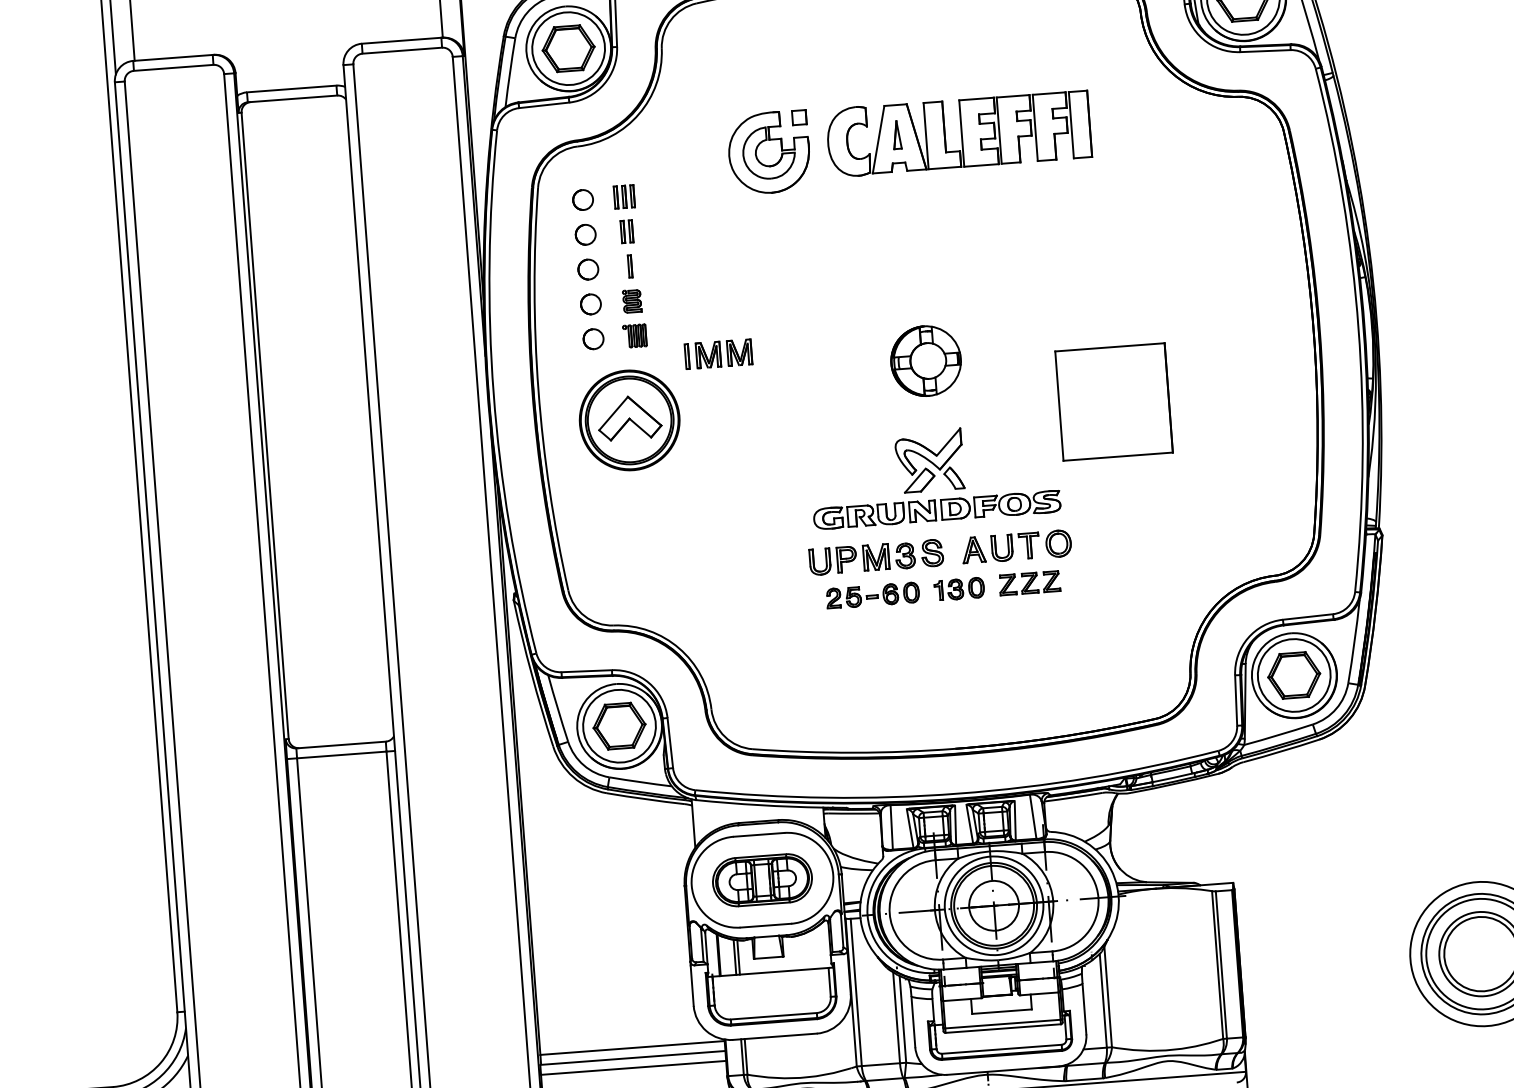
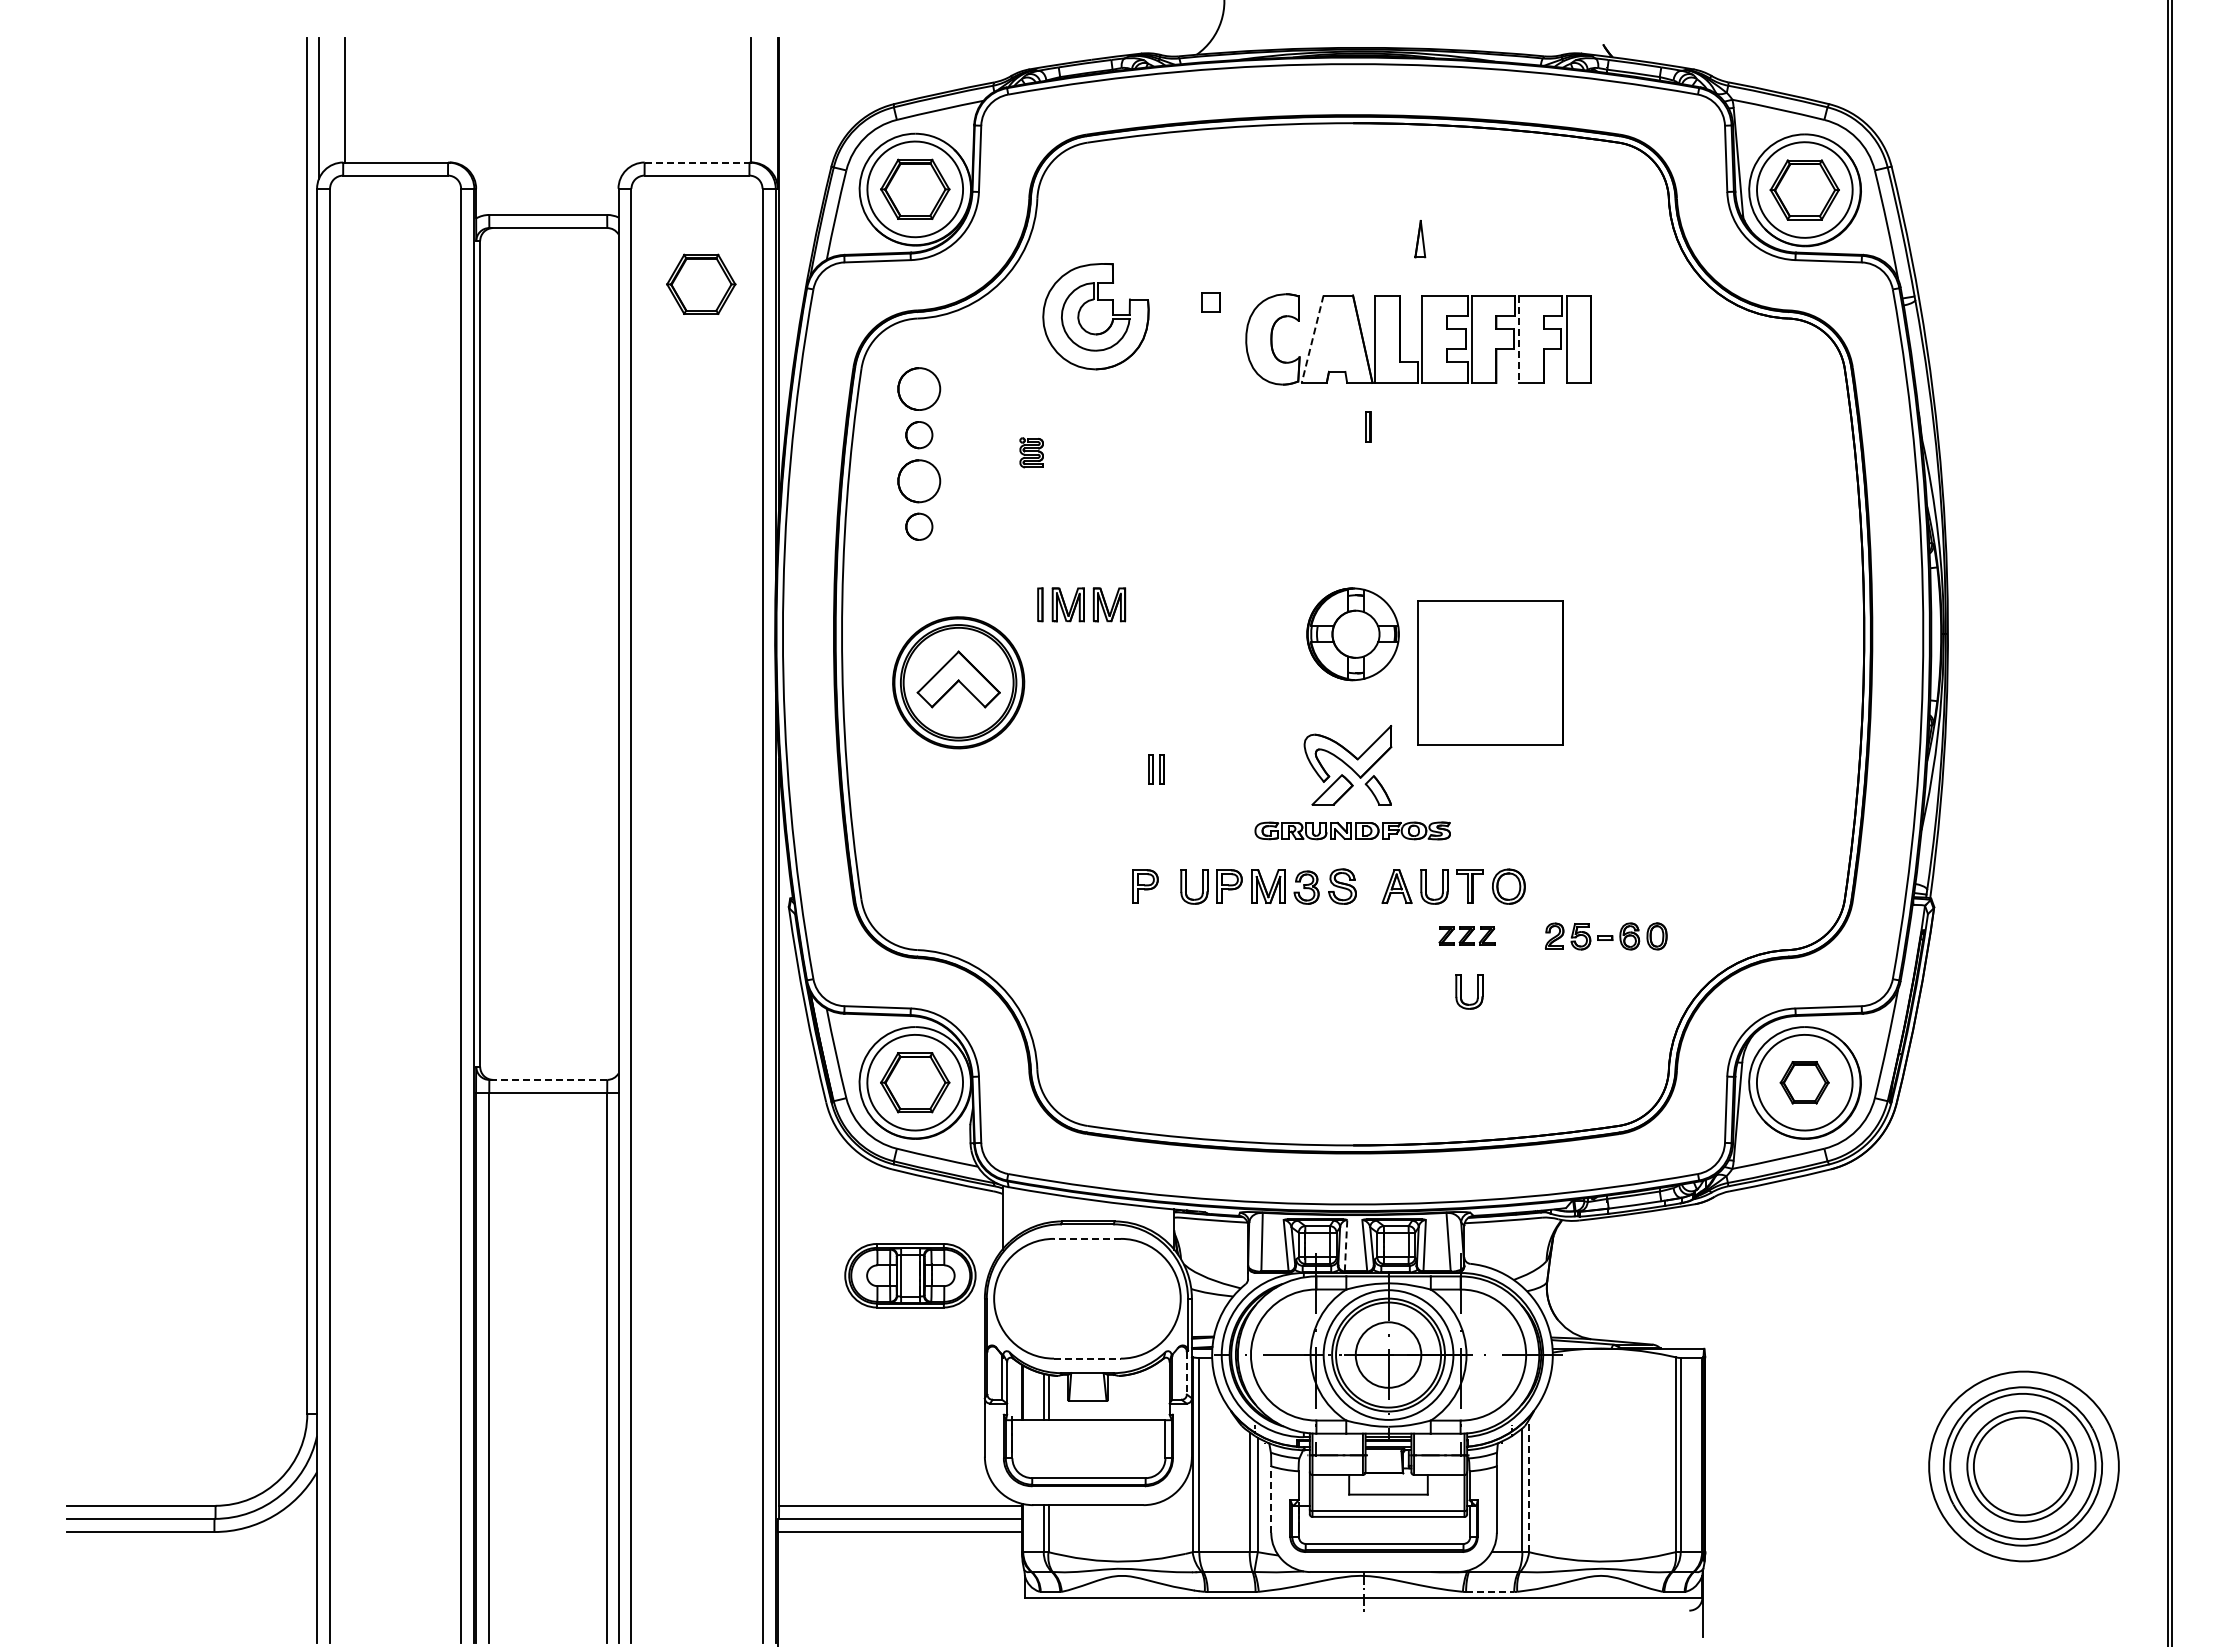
line: (401, 40) -> (697, 162), solid -> dashed
line: (1035, 128) -> (1519, 339), solid -> dashed
part: (411, 132) -> (701, 283), added
part: (897, 135) -> (1420, 239), moved
line: (878, 139) -> (1312, 339), solid -> dashed
part: (768, 152) -> (1095, 316), moved
part: (624, 197) -> (973, 389), removed
part: (583, 200) -> (919, 389), size x1.6
part: (626, 232) -> (1156, 769), moved
part: (630, 266) -> (1368, 426), moved
part: (588, 269) -> (919, 480), size x1.6
part: (632, 301) -> (1031, 452), moved
part: (634, 335) -> (973, 572), removed
part: (593, 339) -> (919, 572), removed
part: (1114, 401) -> (1490, 672), moved
part: (936, 510) -> (1352, 830), size x0.6
part: (783, 564) -> (1145, 886), added
part: (1029, 583) -> (1466, 935), size x0.7
part: (959, 589) -> (1374, 936), removed
part: (872, 595) -> (1605, 936), moved
part: (1028, 625) -> (1461, 991), added
part: (1294, 675) -> (1804, 1082), size x0.7
line: (341, 744) -> (548, 1079), solid -> dashed
line: (955, 825) -> (1346, 1245), solid -> dashed
line: (758, 834) -> (1086, 1238), solid -> dashed
part: (762, 880) -> (910, 1275), moved
line: (765, 925) -> (1087, 1358), solid -> dashed
line: (841, 931) -> (1186, 1373), solid -> dashed
line: (1108, 996) -> (1529, 1485), solid -> dashed
line: (913, 1022) -> (1271, 1499), solid -> dashed
line: (1084, 1080) -> (1490, 1592), solid -> dashed

